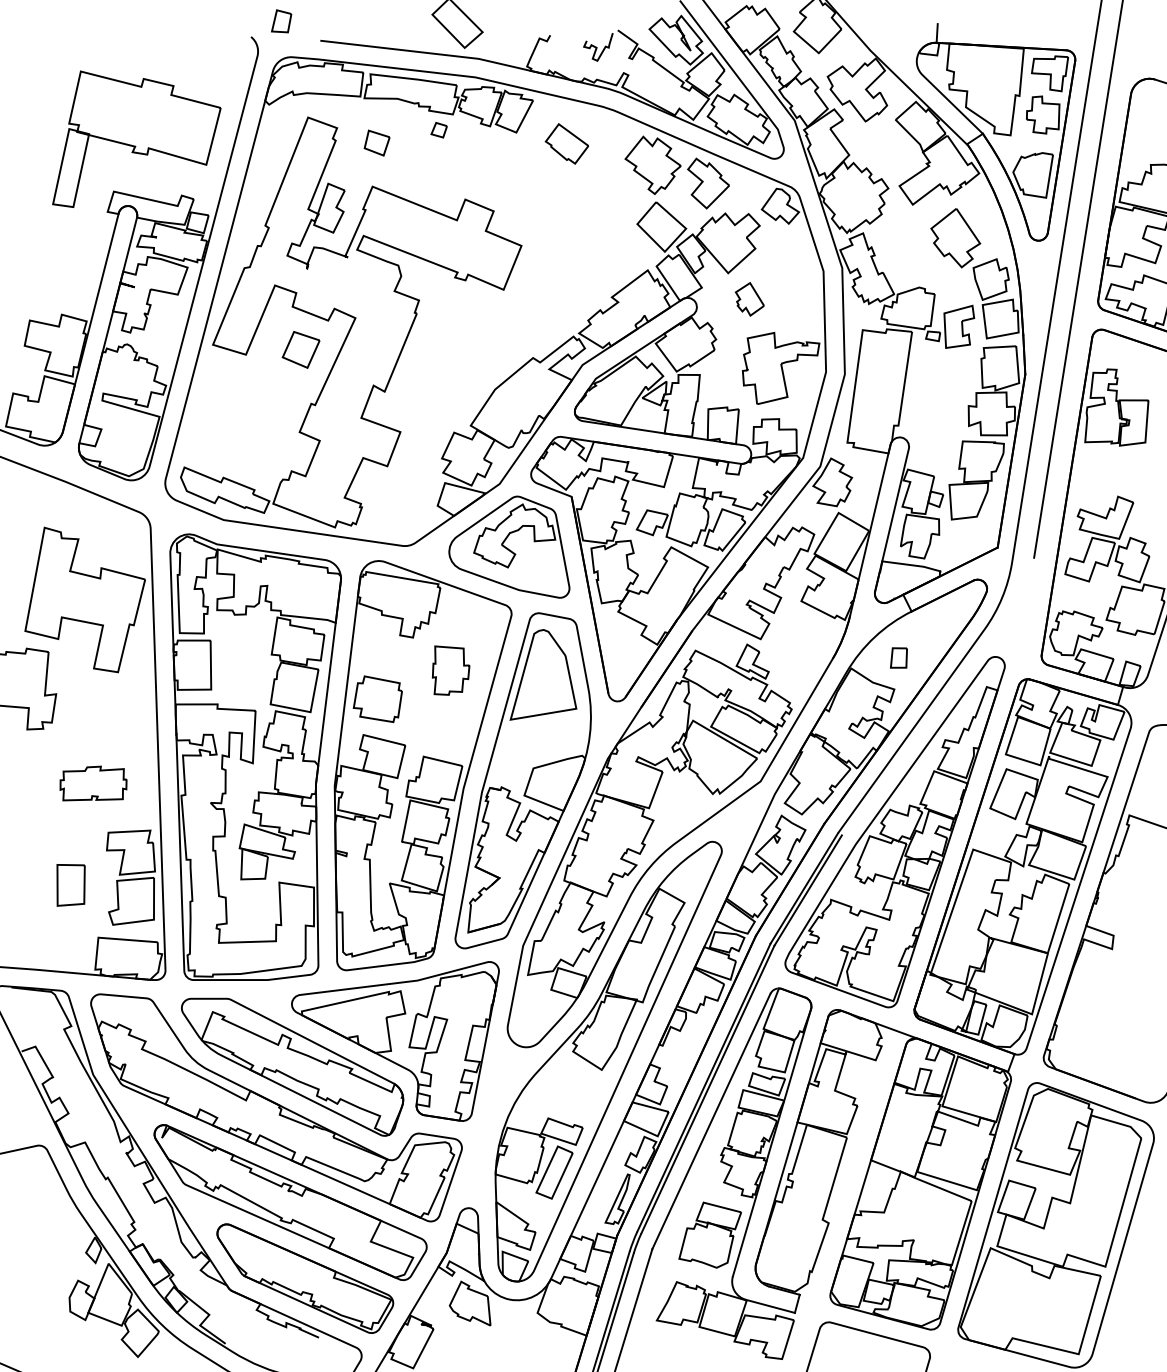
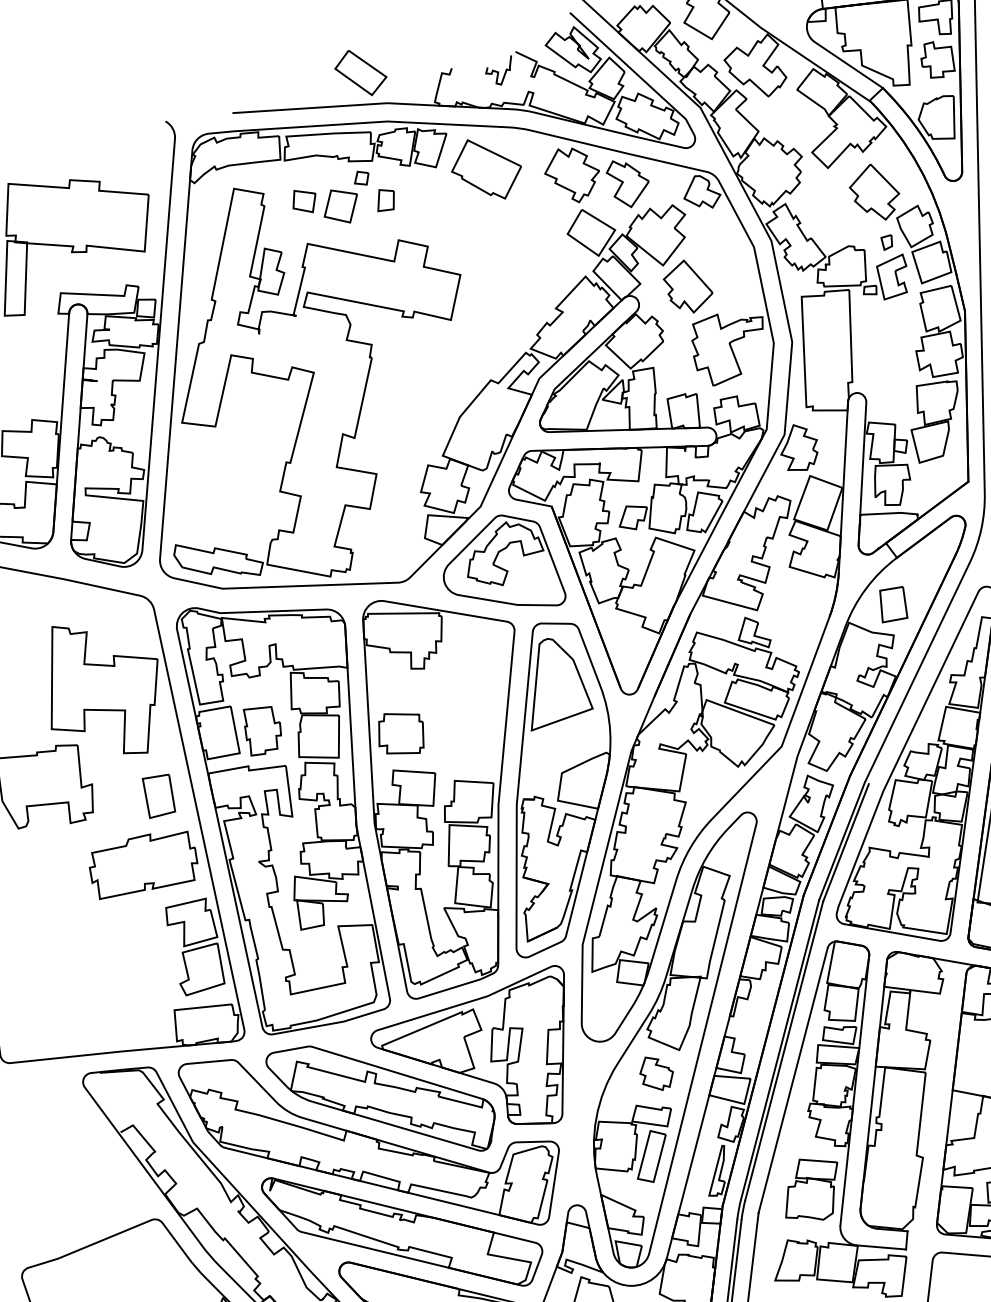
part: (281, 21) -> (385, 199), moved
part: (566, 143) -> (485, 169), size x1.67
part: (959, 290) -> (887, 242), added
part: (749, 299) -> (687, 286), size x1.67
part: (300, 349) -> (340, 206), moved
part: (898, 657) -> (892, 604), size x1.67
part: (450, 670) -> (262, 730), moved
part: (93, 783) -> (143, 863), size x1.67
part: (70, 885) -> (158, 796), moved
part: (574, 1089) -> (656, 1073), added

